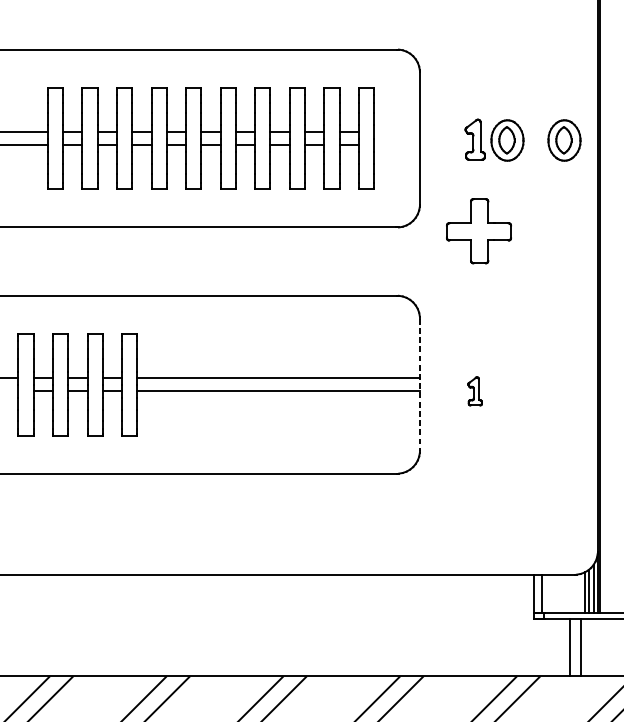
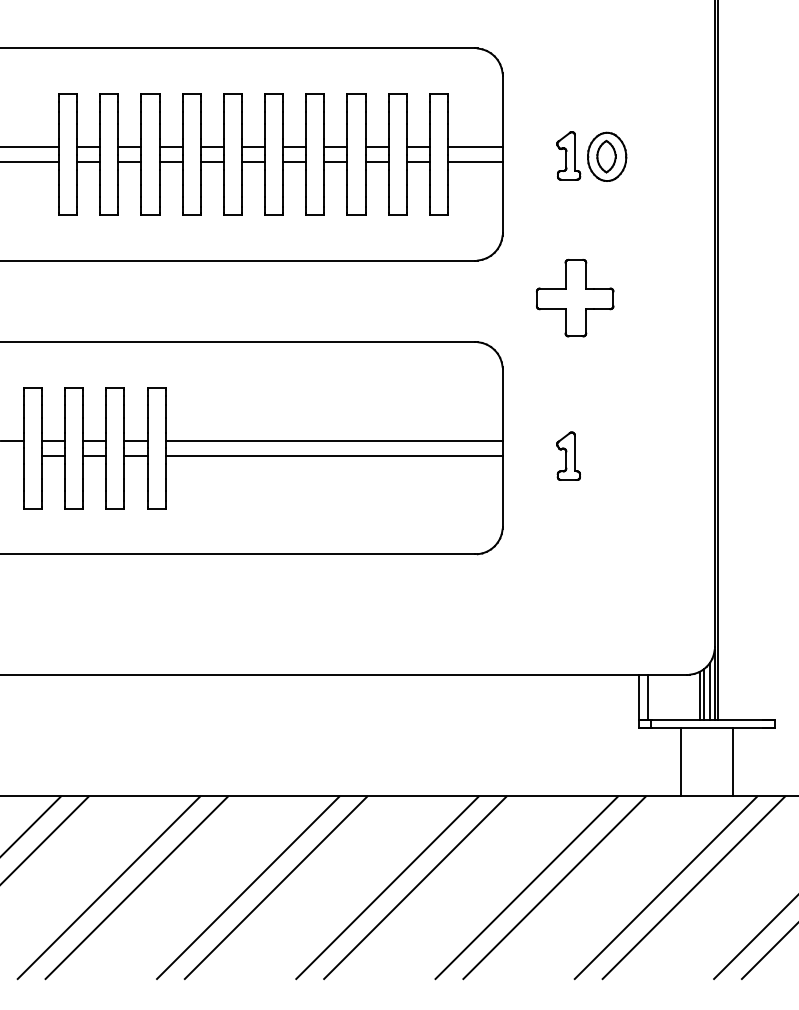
line: (397, 131) -> (475, 146), added
part: (564, 140) -> (675, 156), removed
line: (397, 145) -> (475, 162), added
part: (479, 231) -> (575, 298), moved
line: (419, 384) -> (502, 448), dashed -> solid
part: (475, 390) -> (568, 455), size x1.43
line: (580, 647) -> (732, 761), moved

